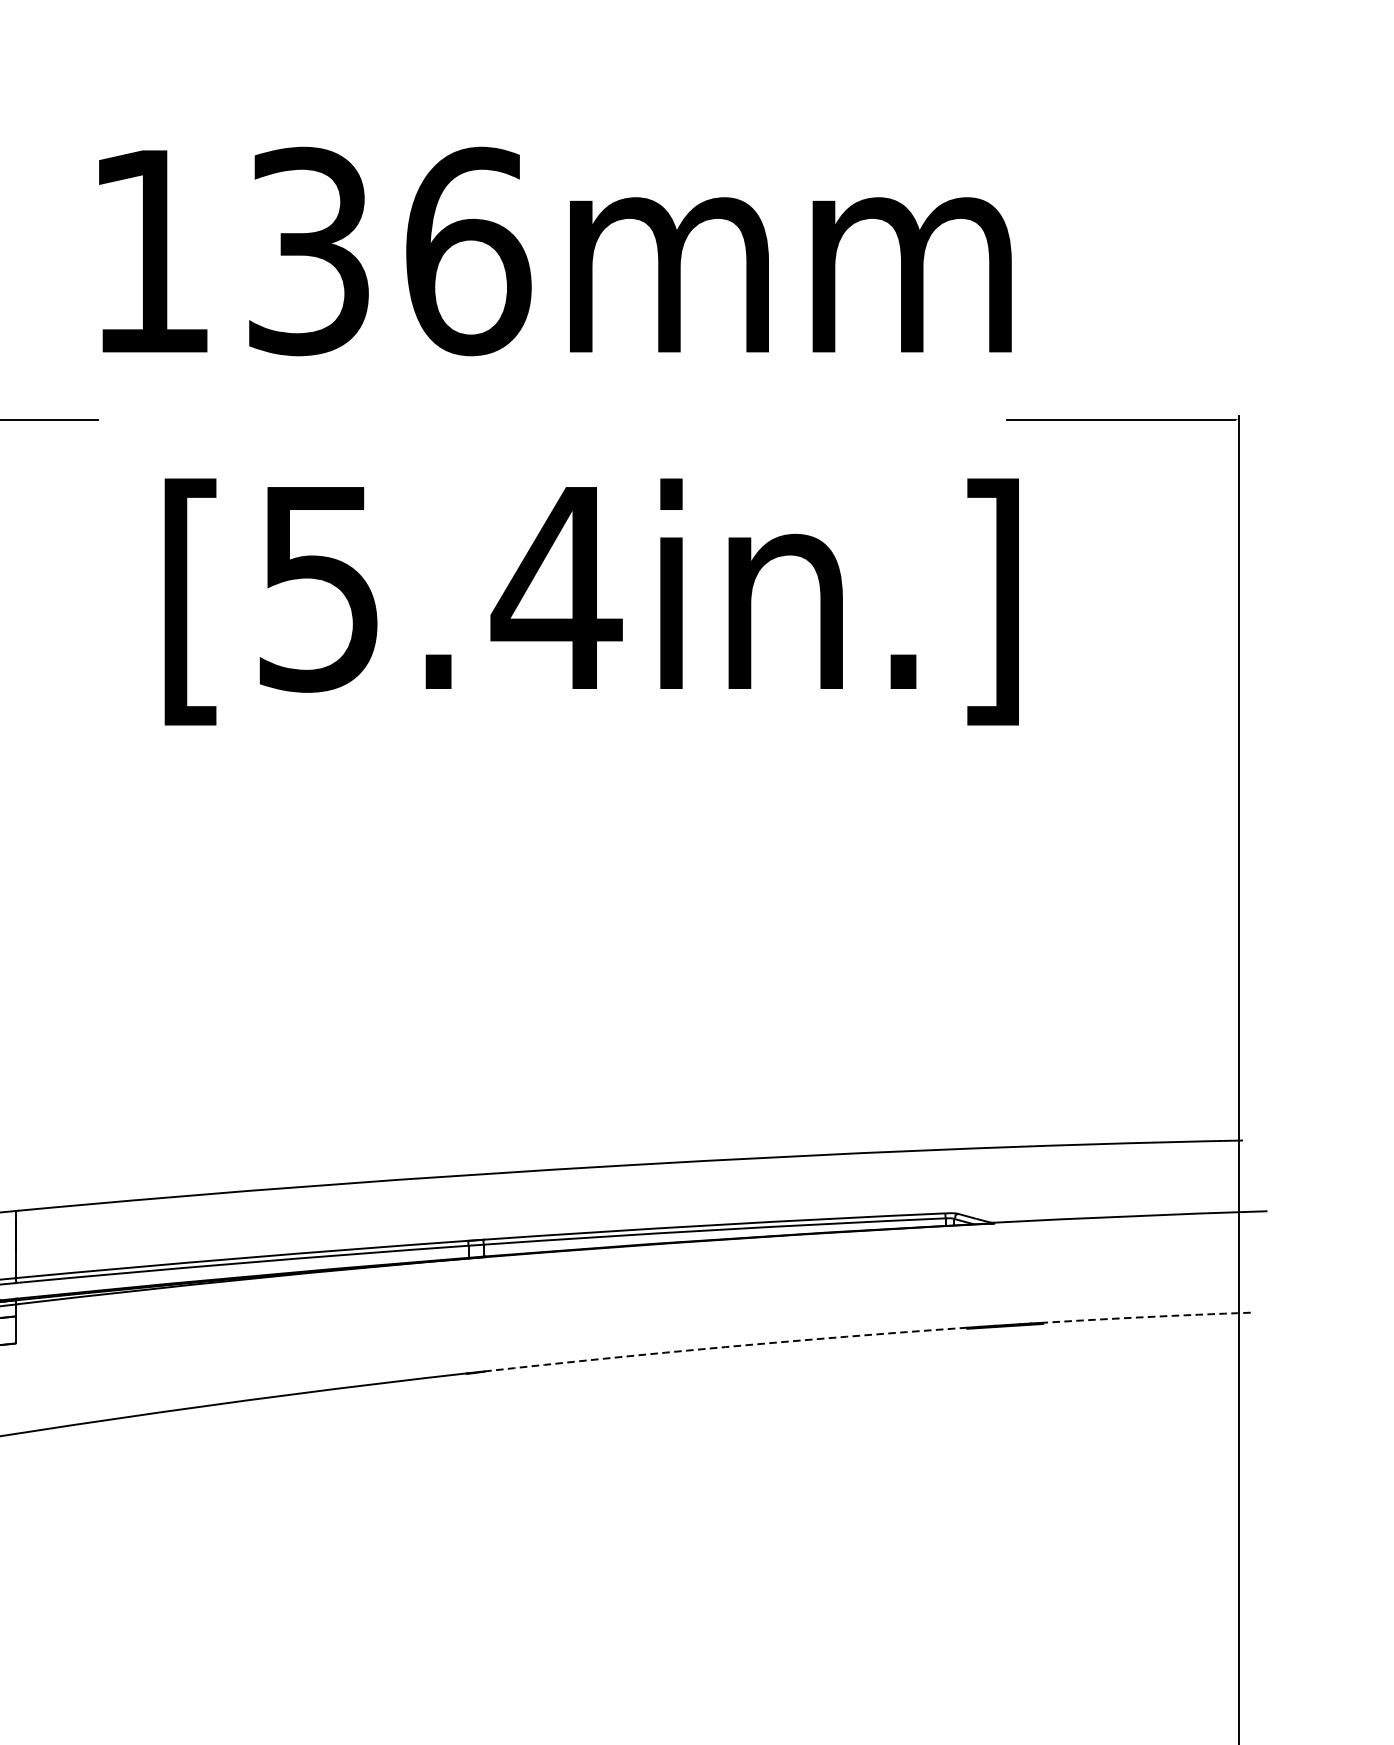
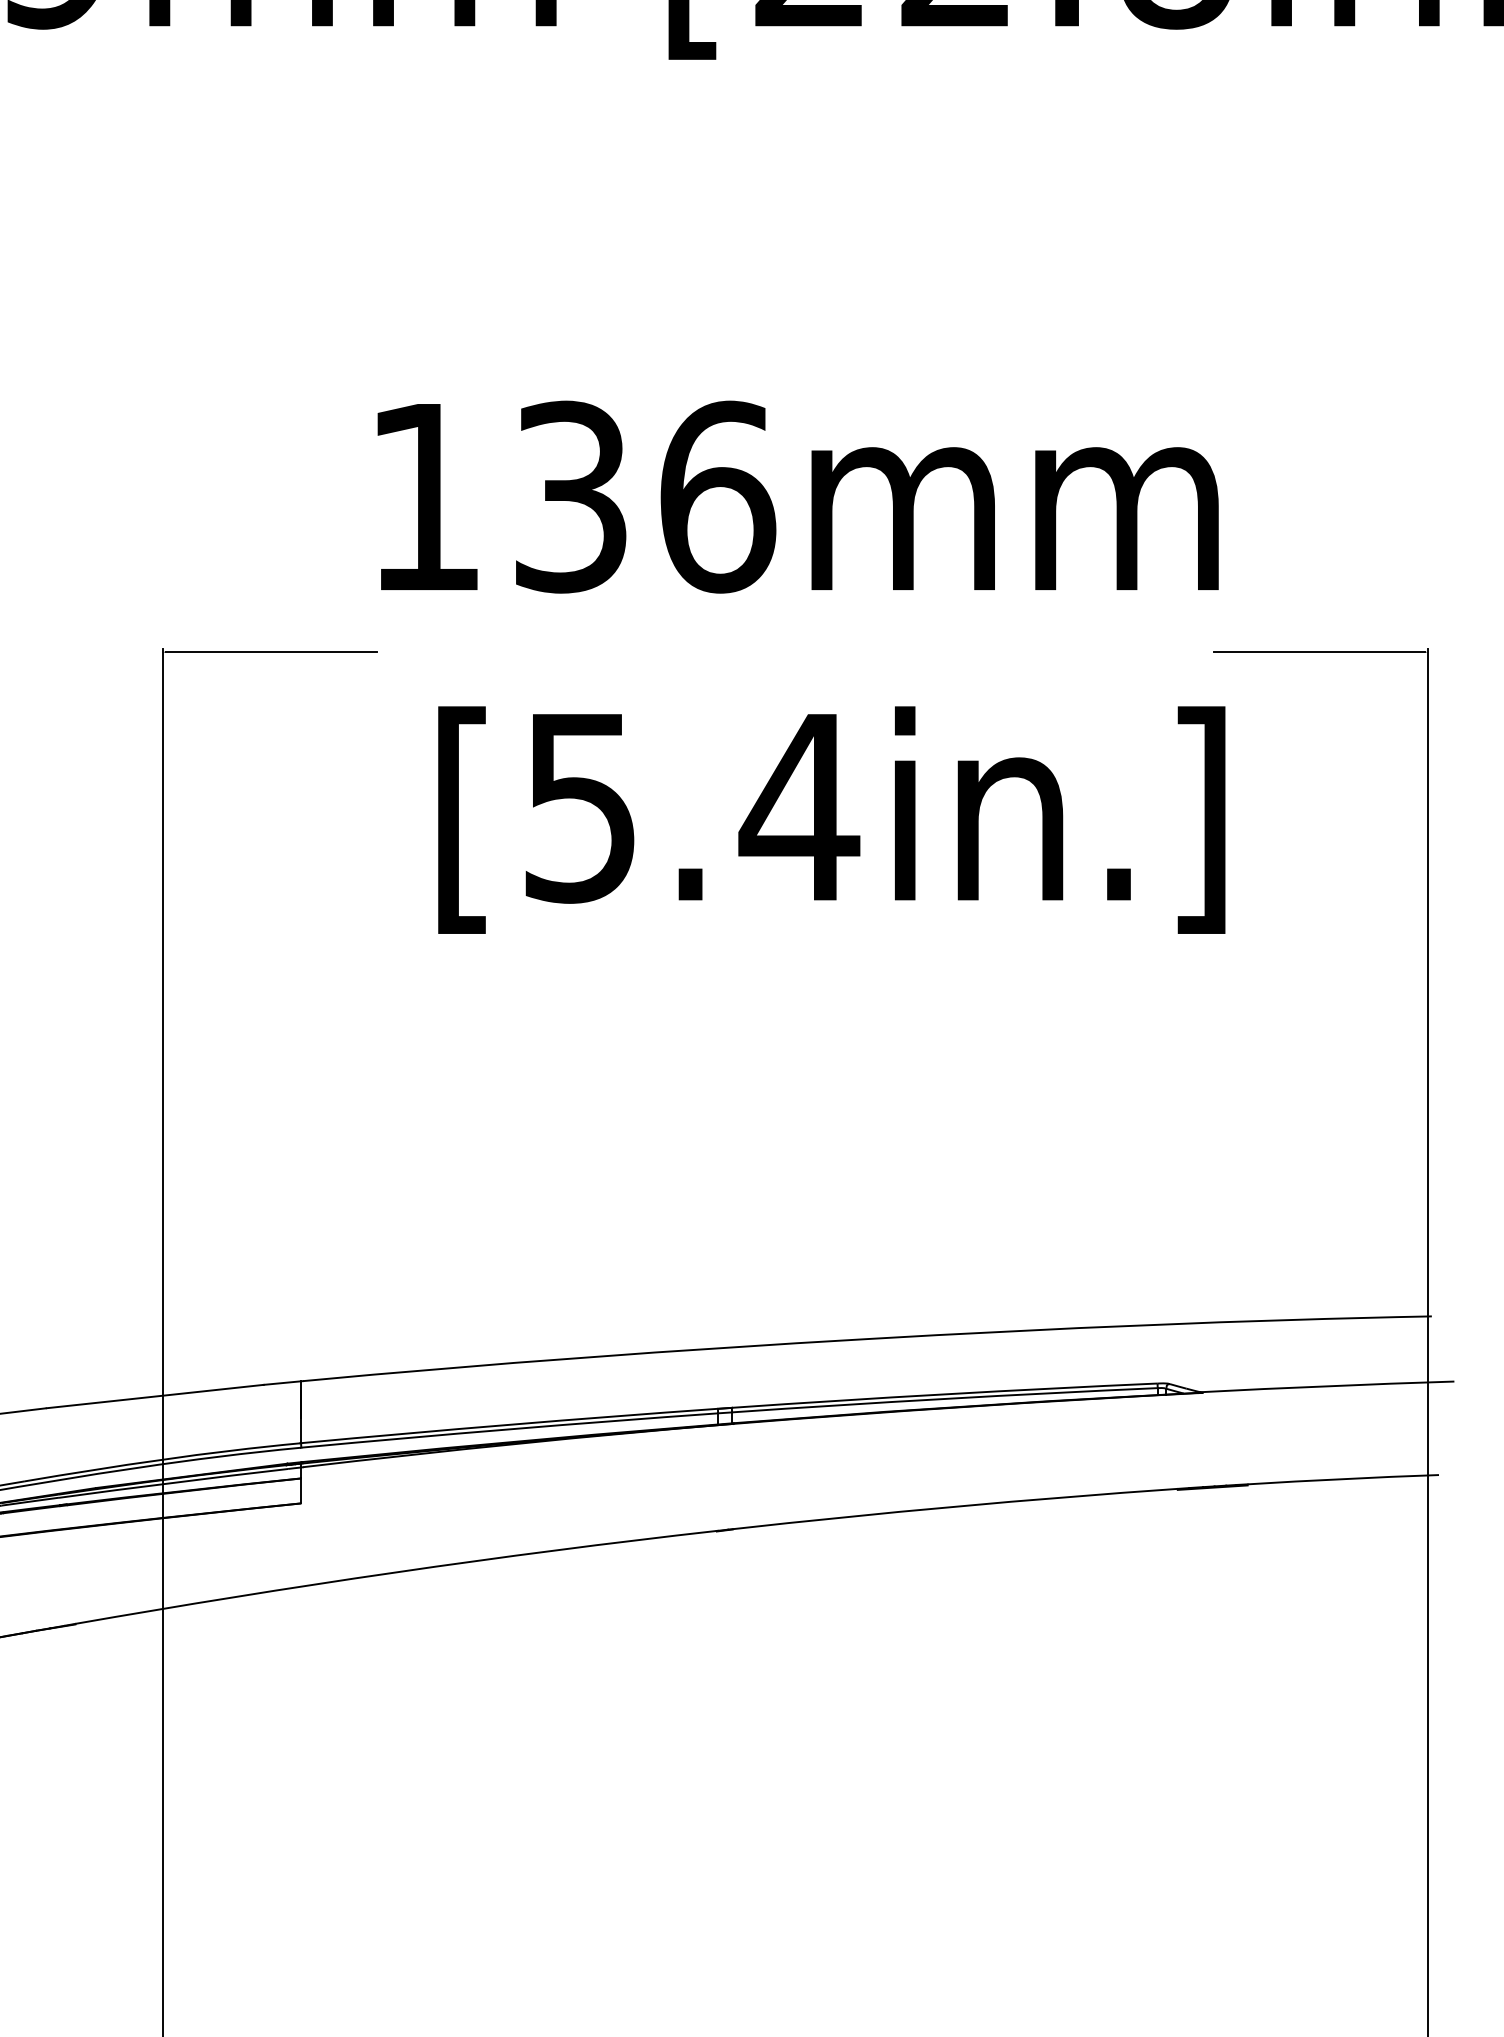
arc: (1147, 1317) -> (1343, 1479), dashed -> solid
arc: (725, 1346) -> (954, 1506), dashed -> solid

